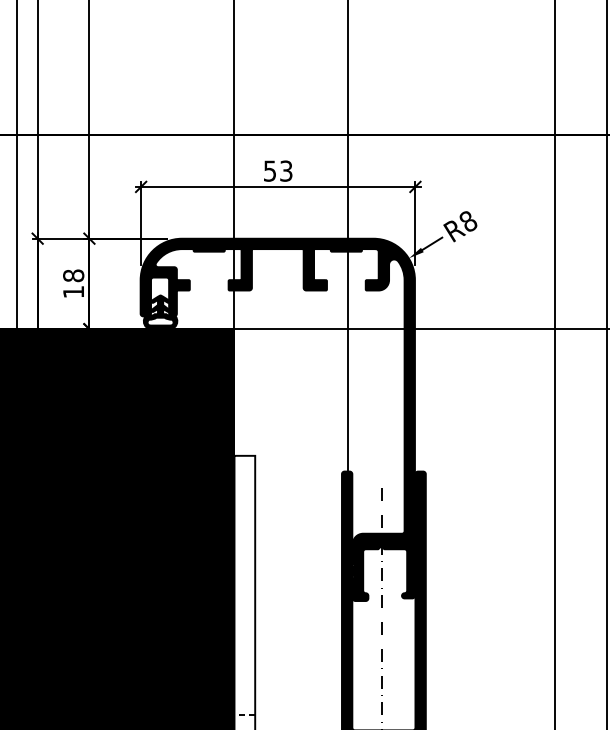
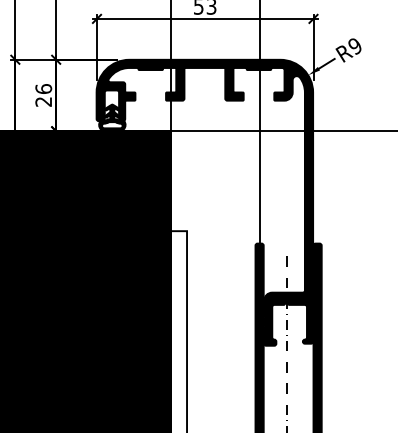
text: (468, 221) -> (355, 46), R8 -> R9
text: (73, 283) -> (43, 95), 18 -> 26

